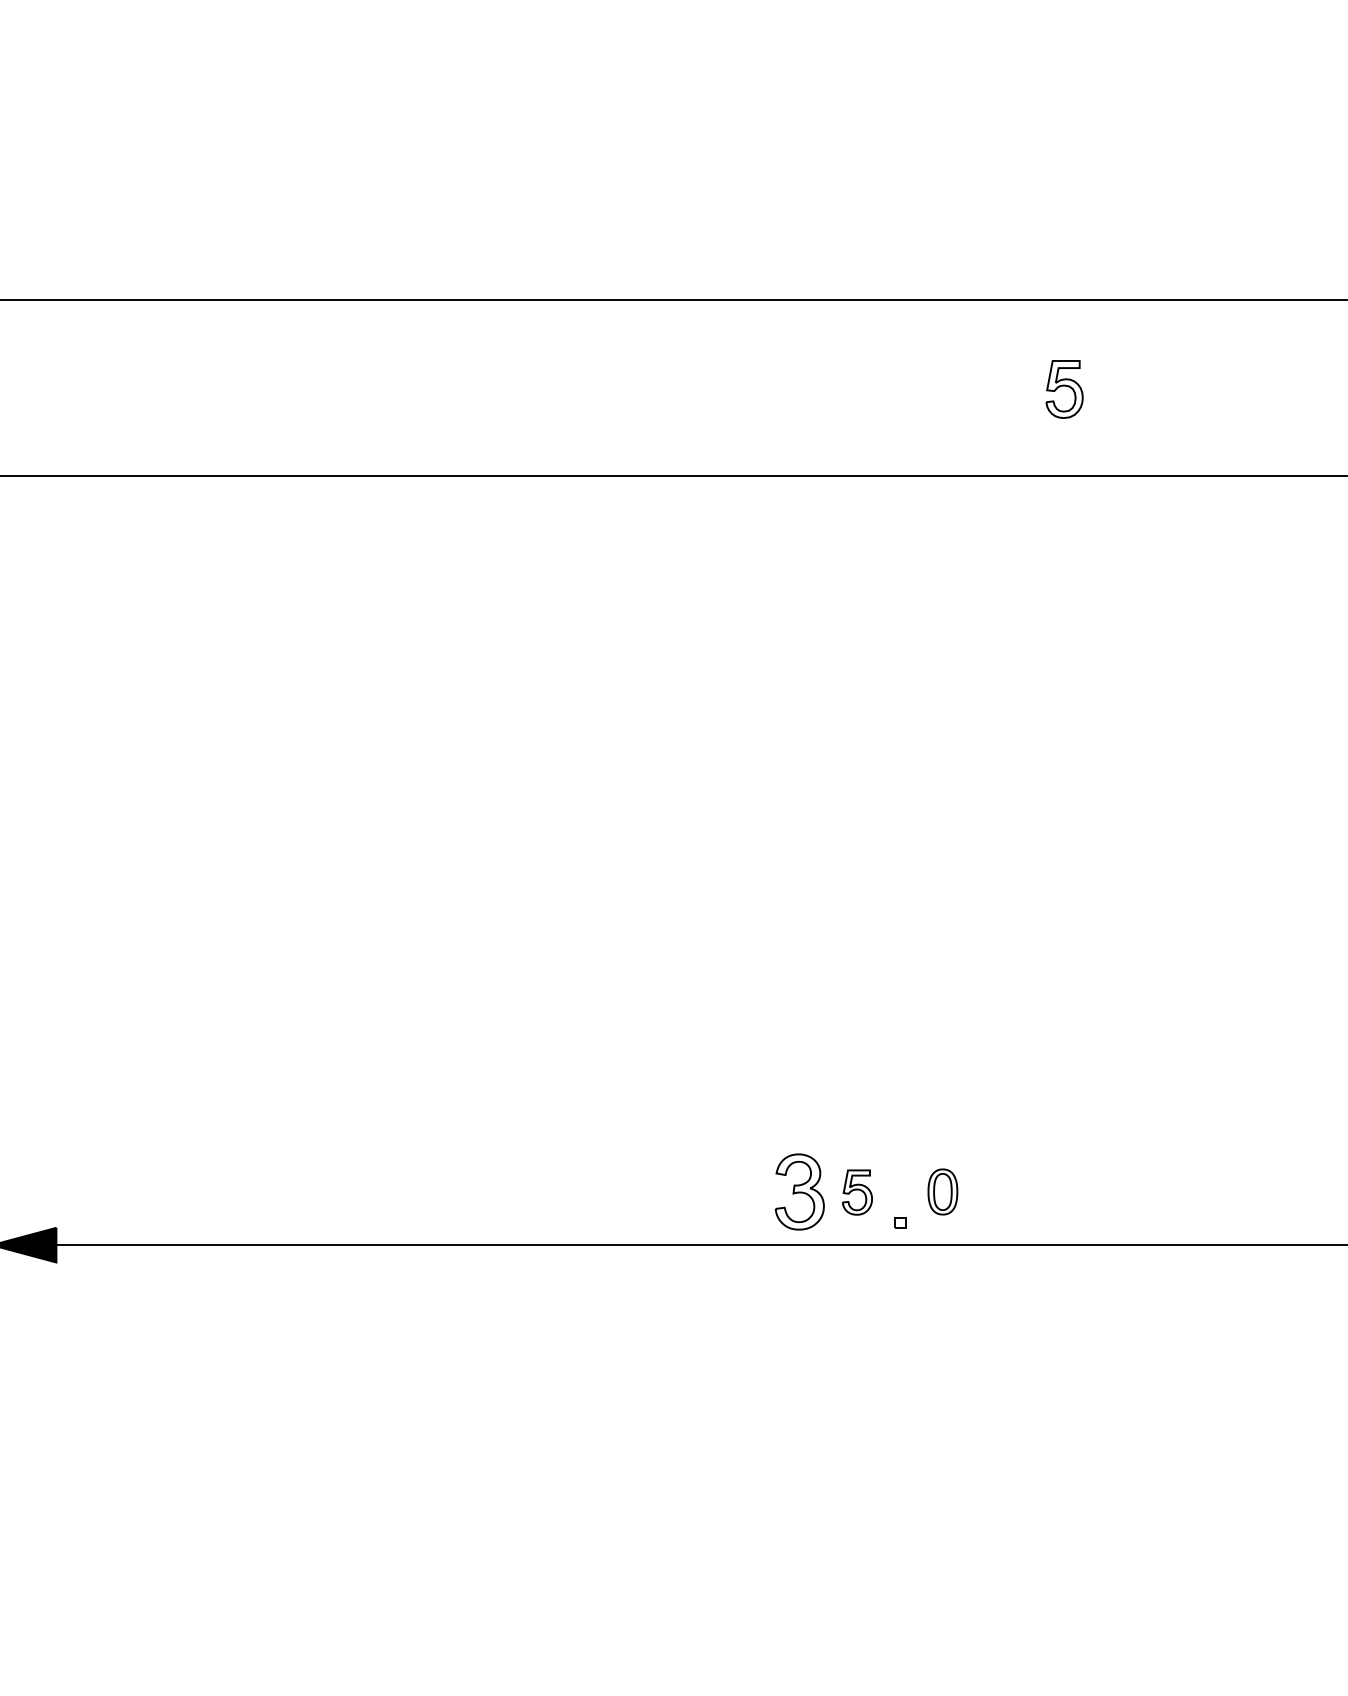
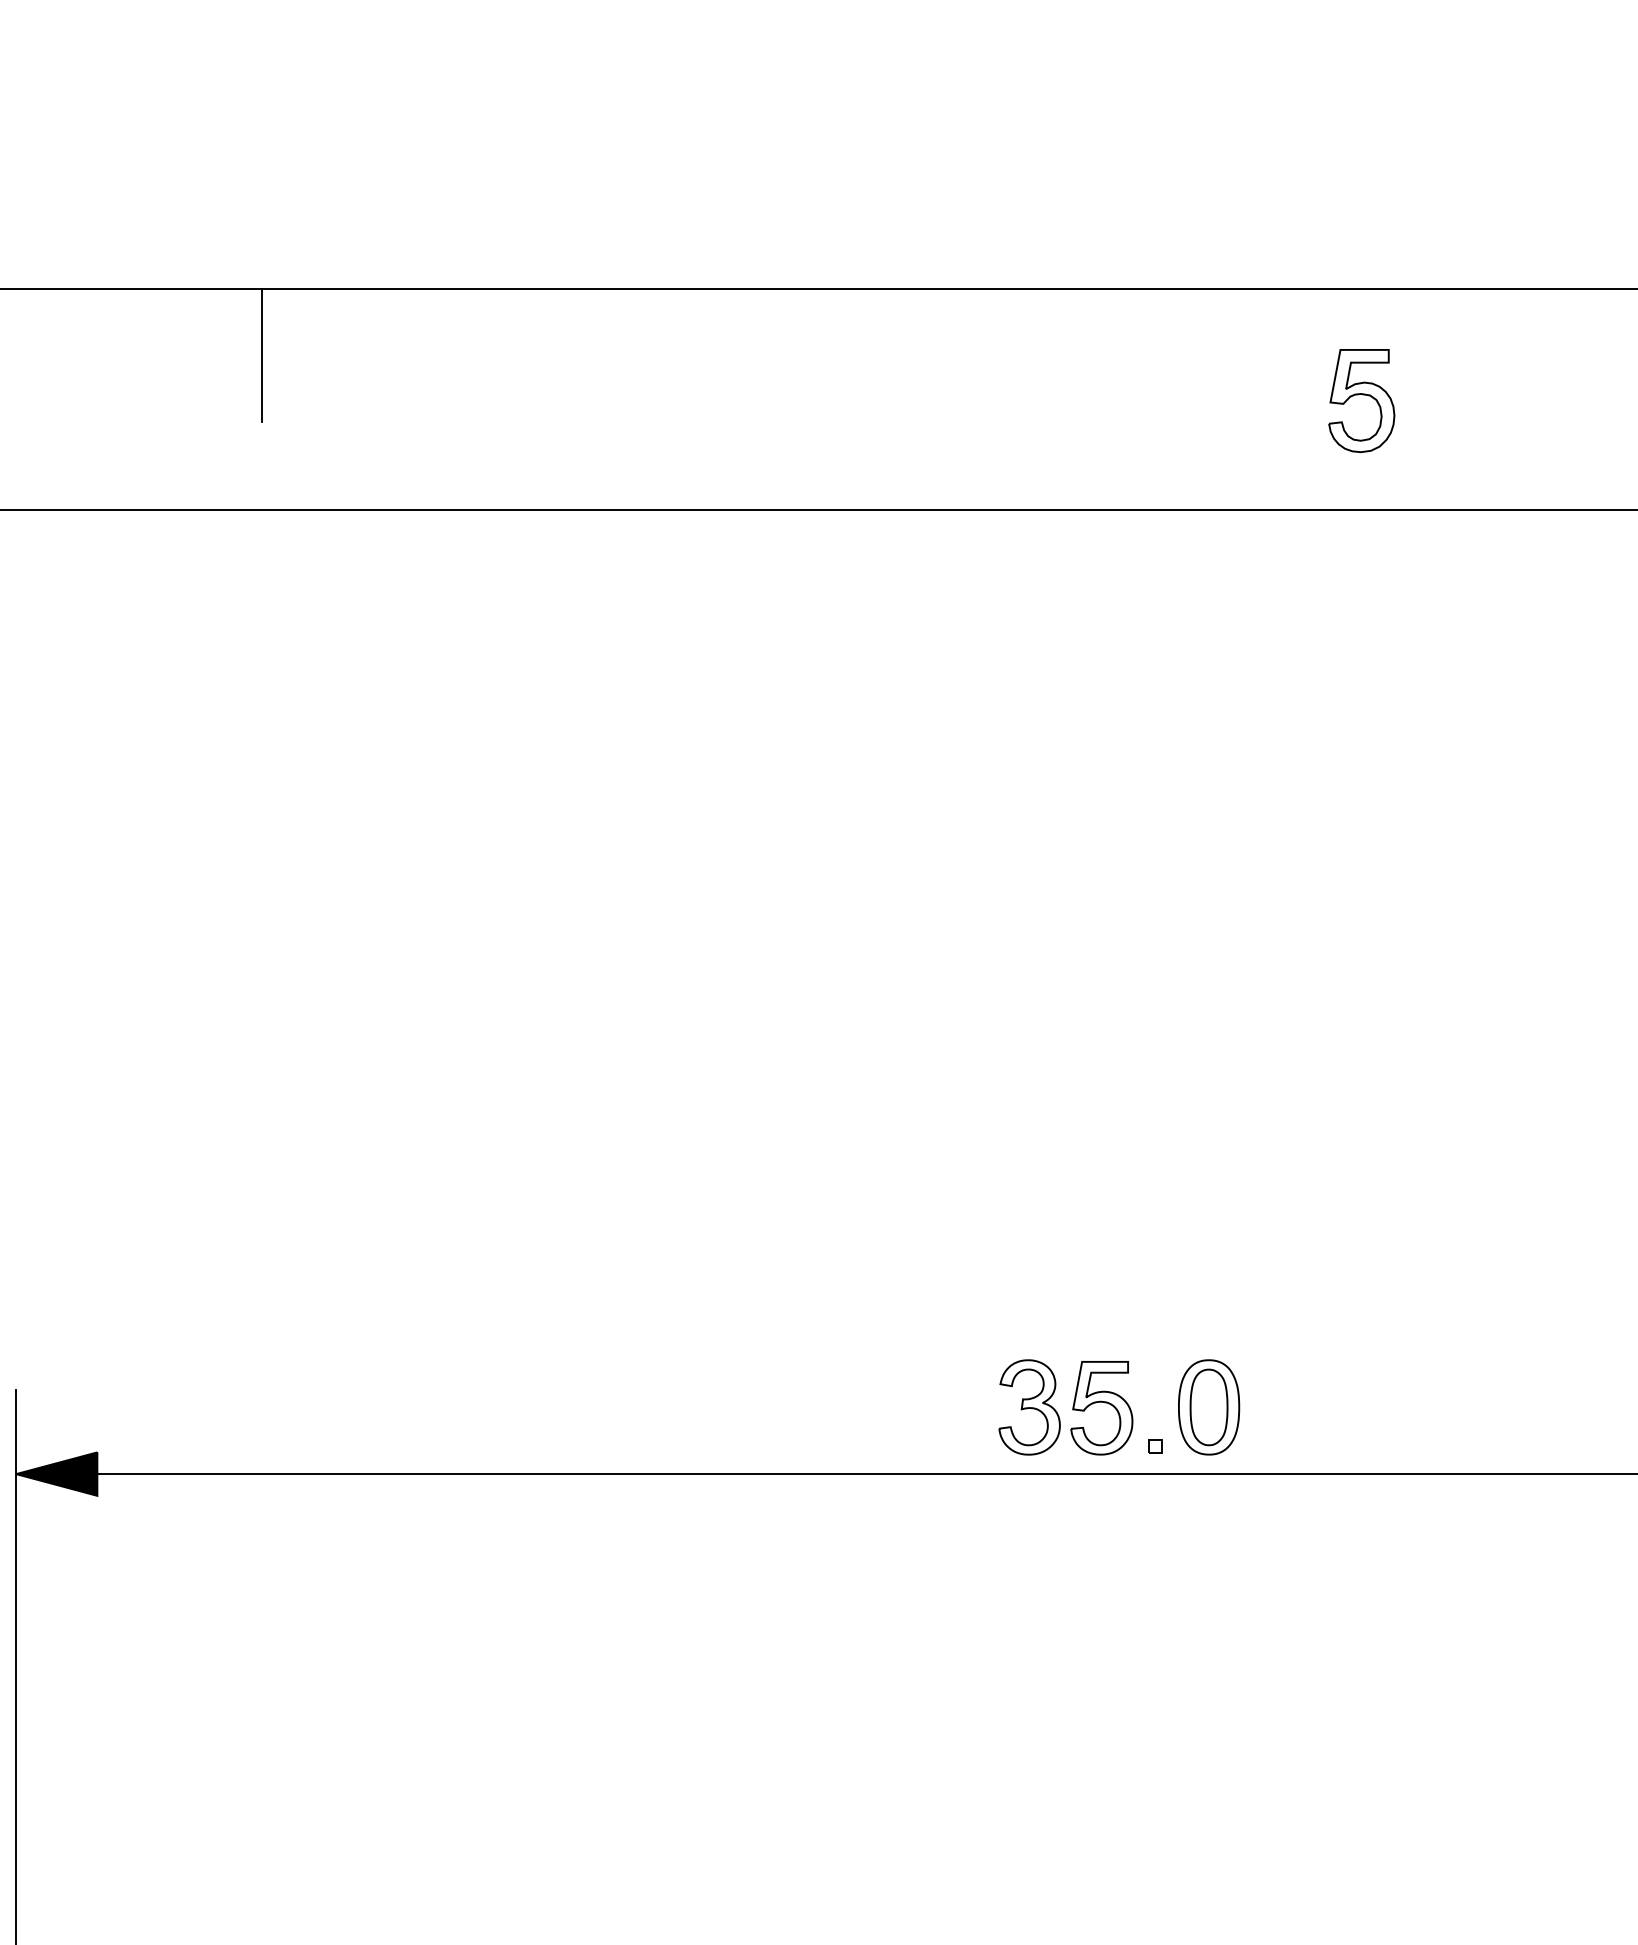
line: (187, 353) -> (261, 355), added
part: (1064, 389) -> (1361, 401), size x1.43
part: (942, 1191) -> (1208, 1406), size x1.67
part: (857, 1192) -> (1102, 1408), size x1.67

